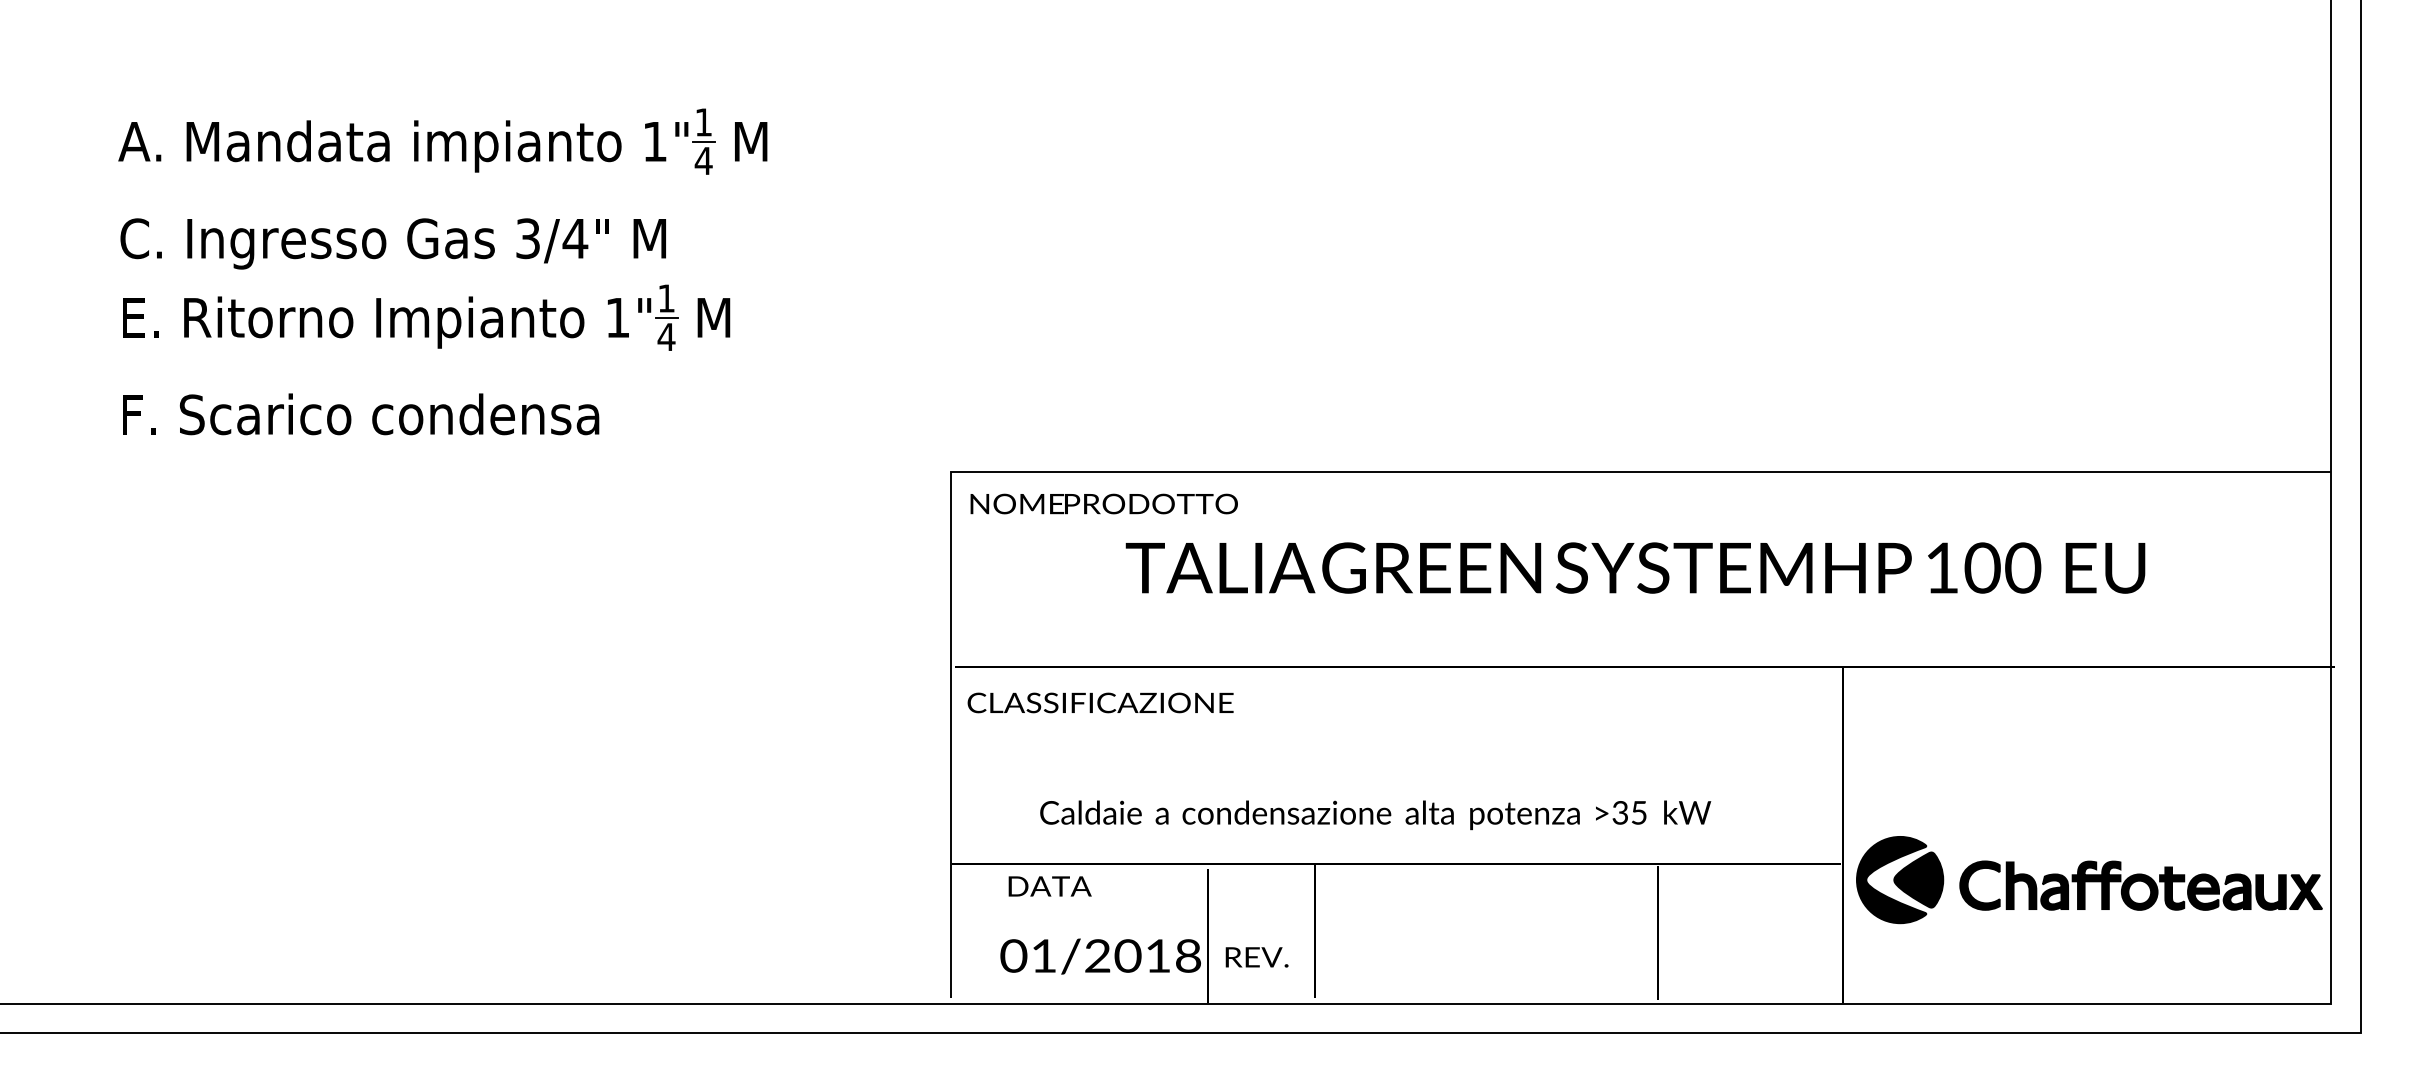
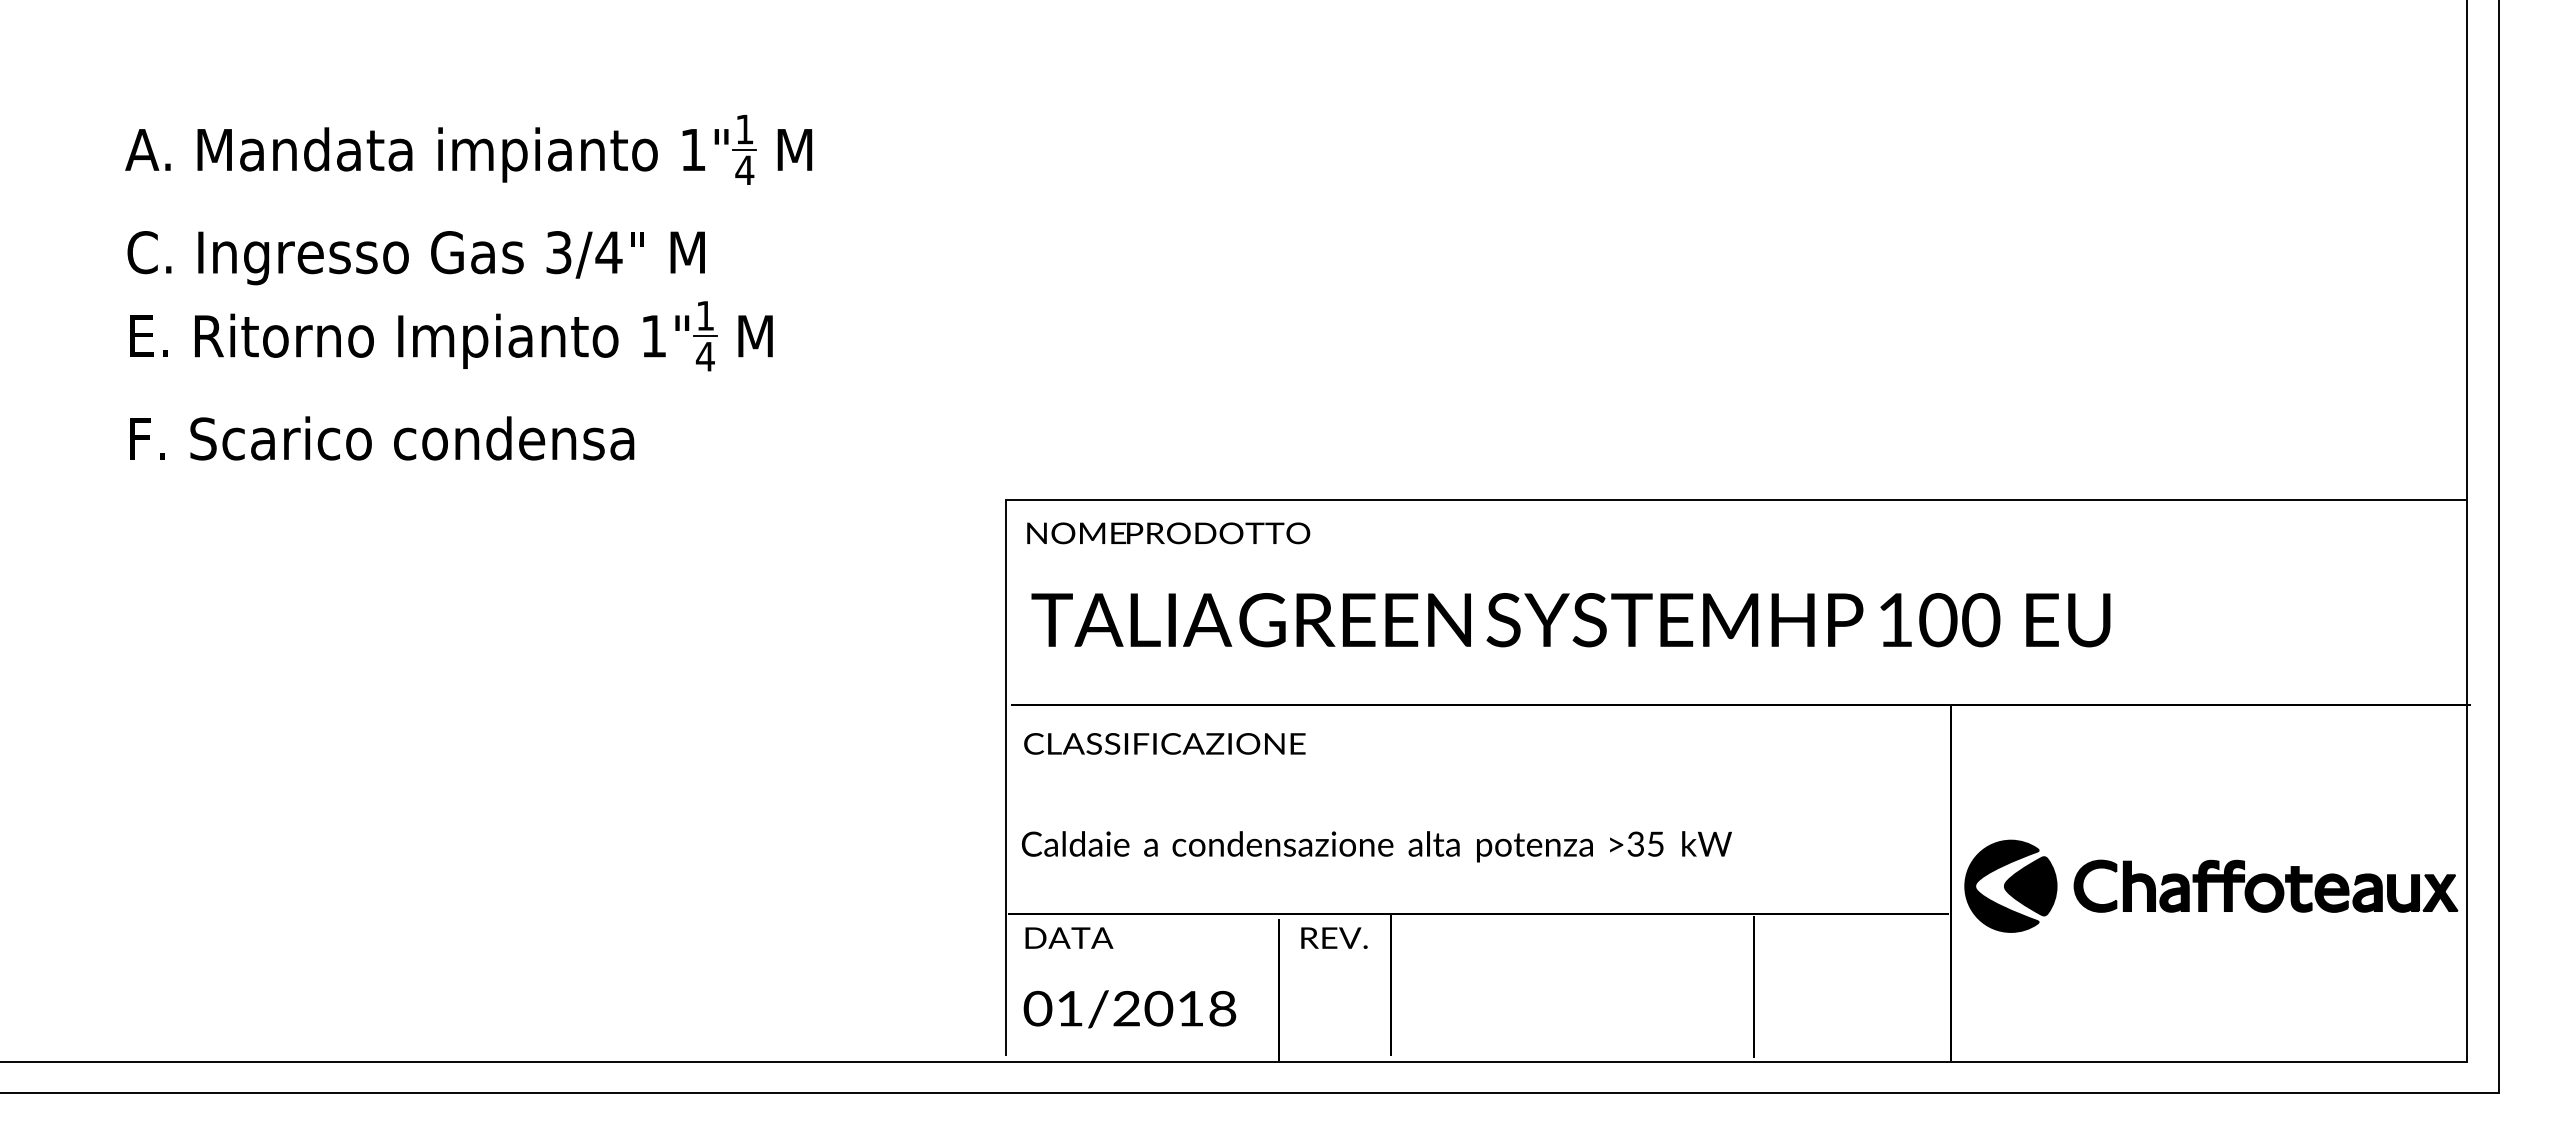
text: (1635, 568) -> (1570, 620), moved
text: (1375, 815) -> (1376, 846), moved
part: (1899, 879) -> (2010, 885), moved
part: (2140, 884) -> (2265, 885), moved
text: (1050, 885) -> (1069, 937), moved
text: (1100, 956) -> (1129, 1009), moved
text: (1257, 956) -> (1334, 937), moved

